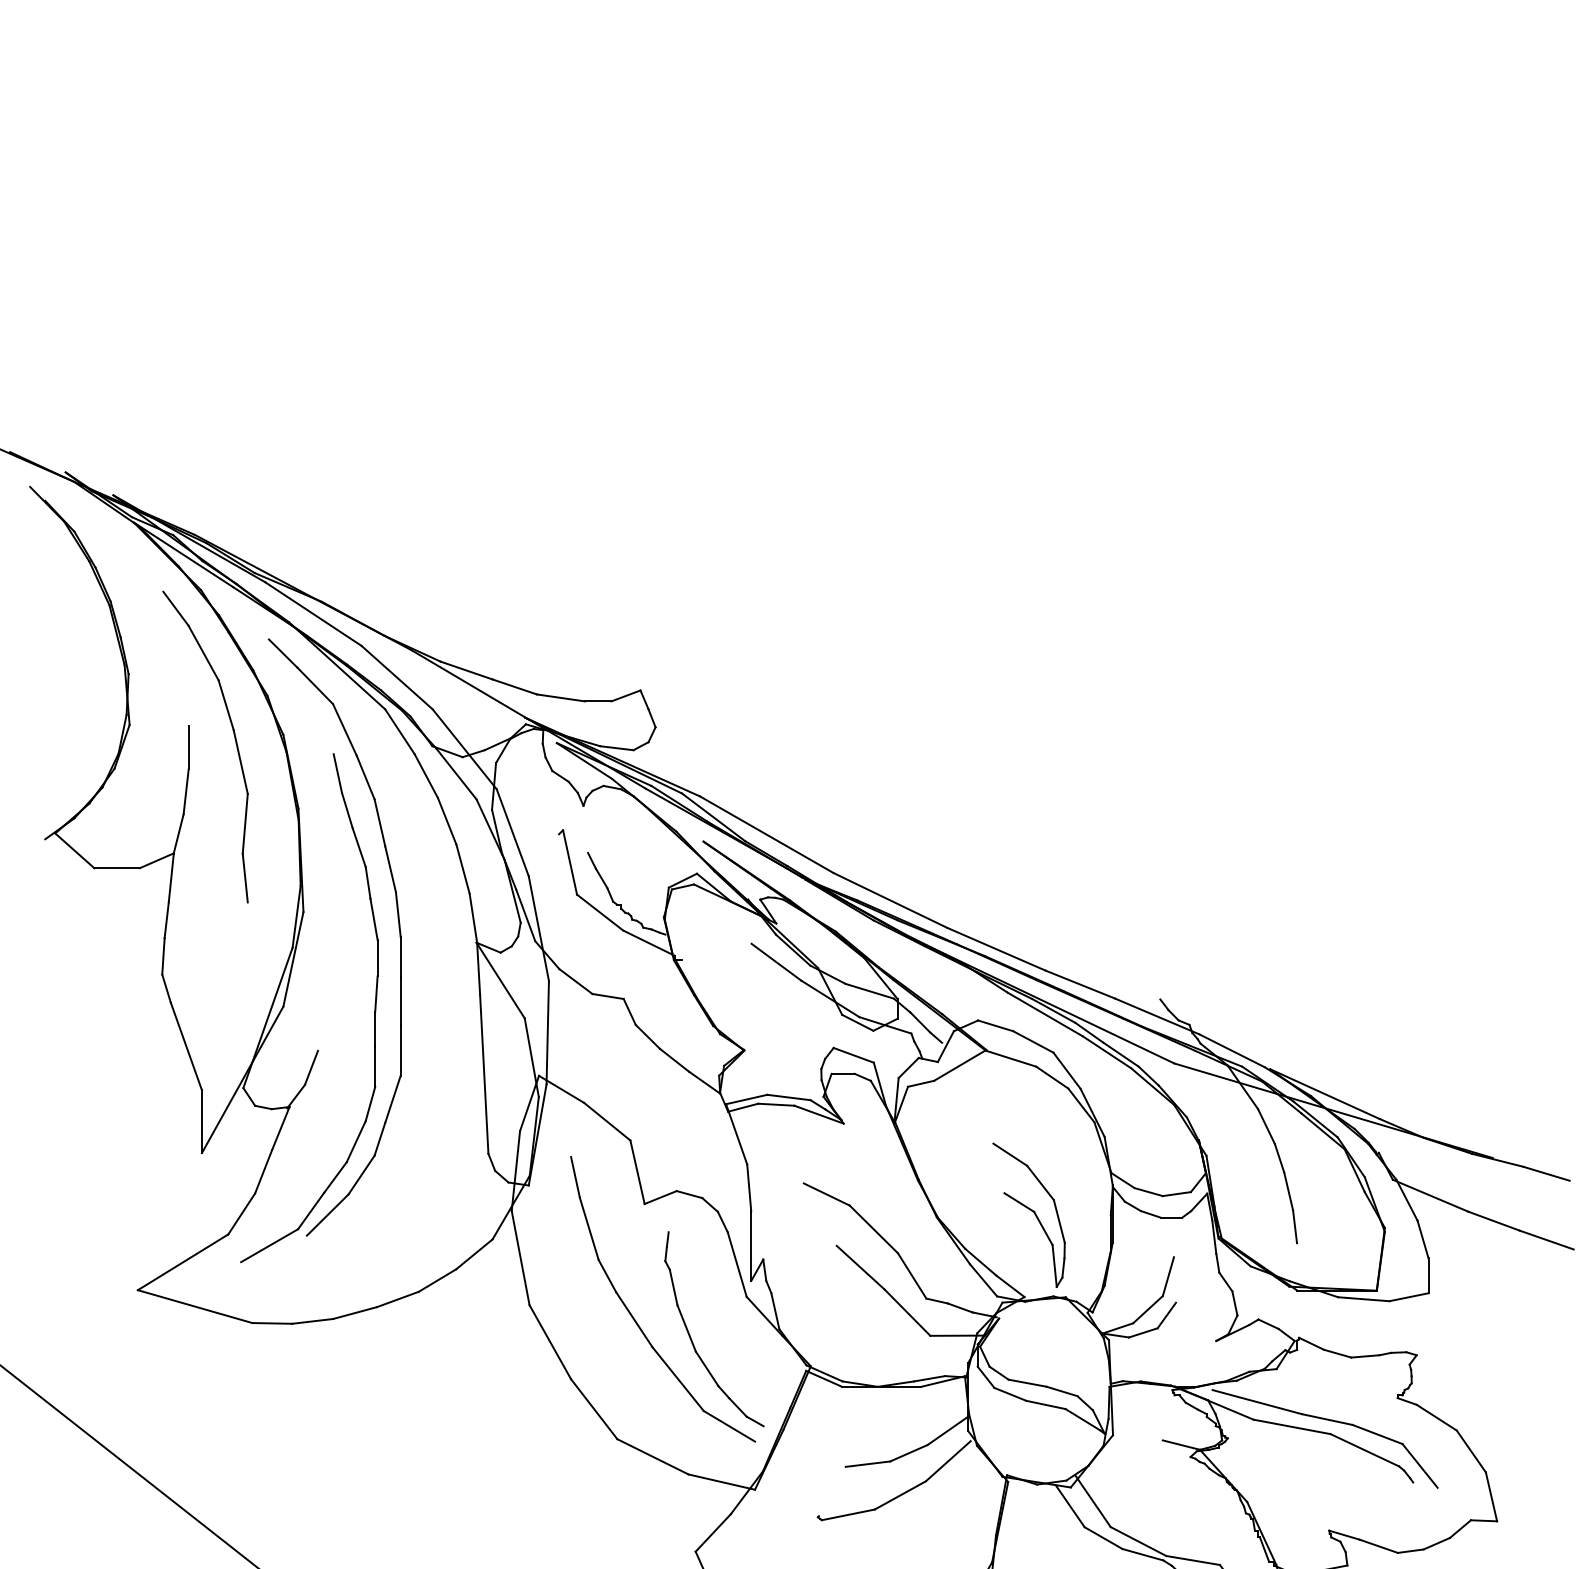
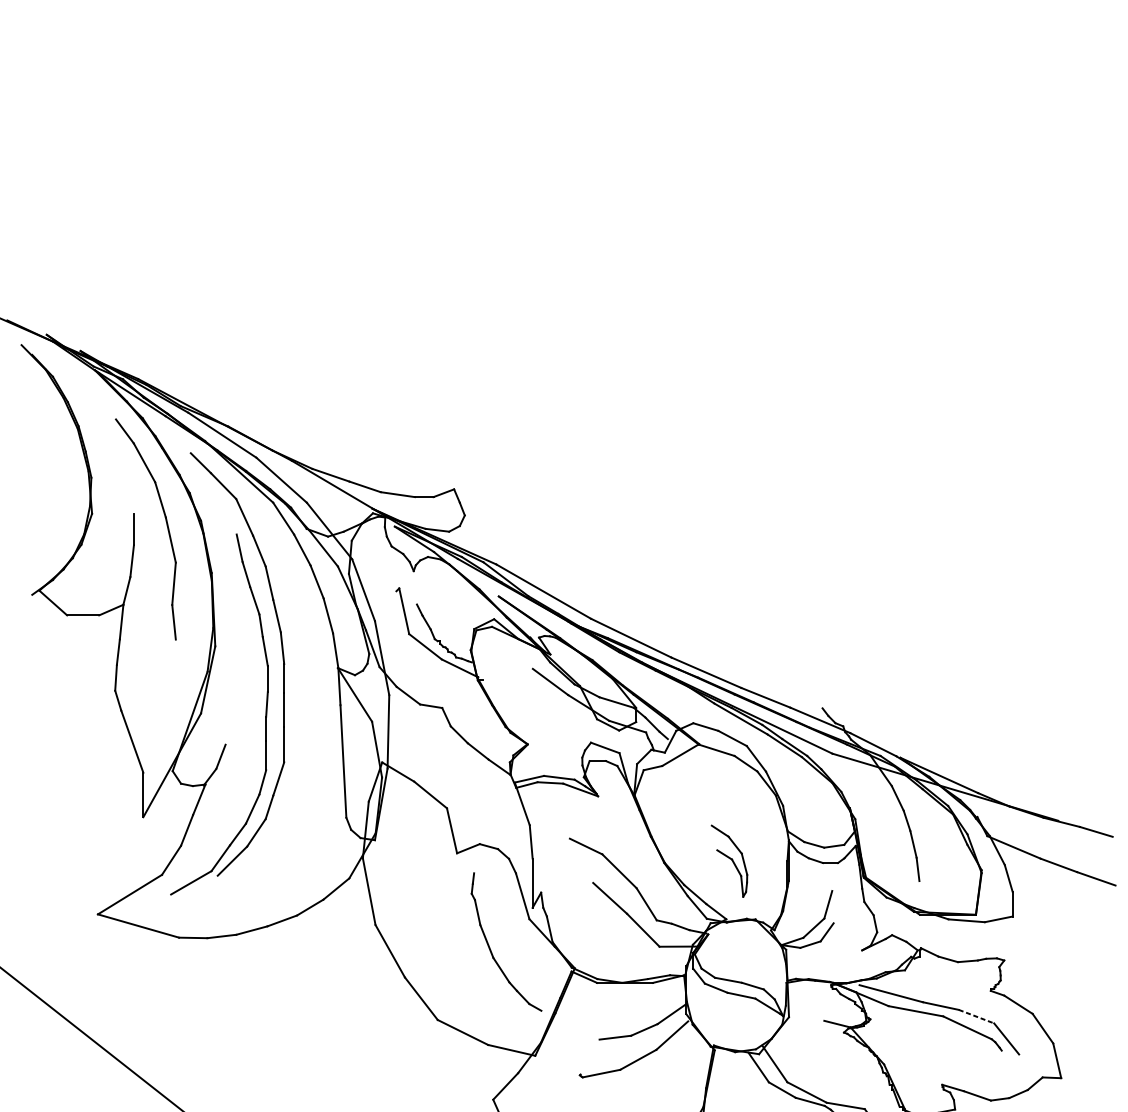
part: (1028, 1214) -> (729, 860), size x0.7
part: (635, 1319) -> (450, 935), removed
line: (1377, 1434) -> (976, 1016), solid -> dashed

